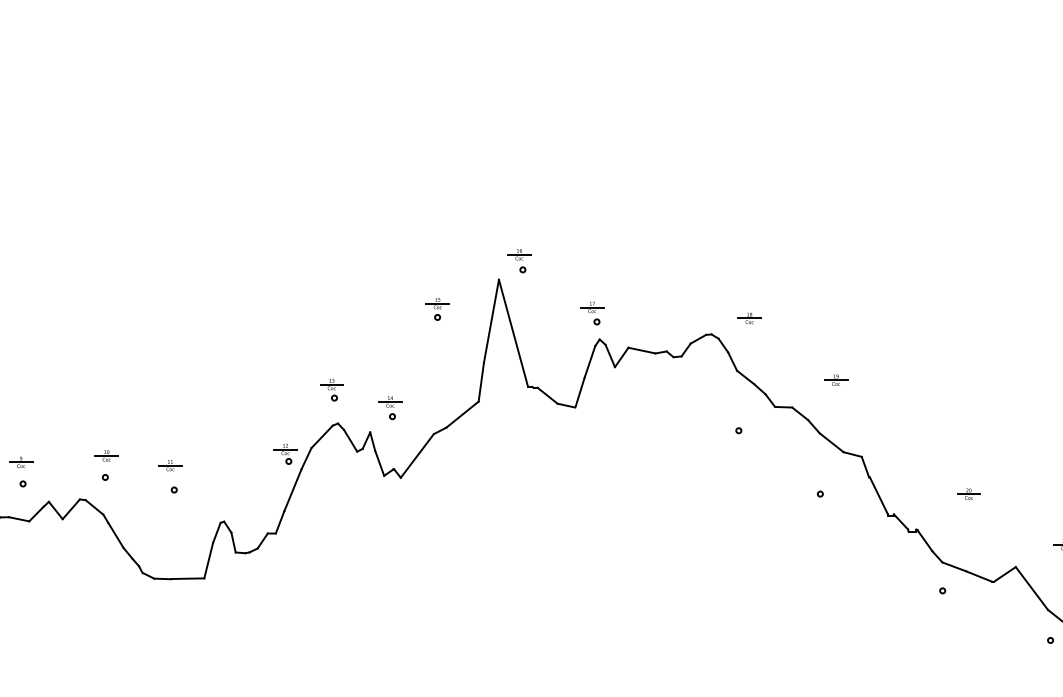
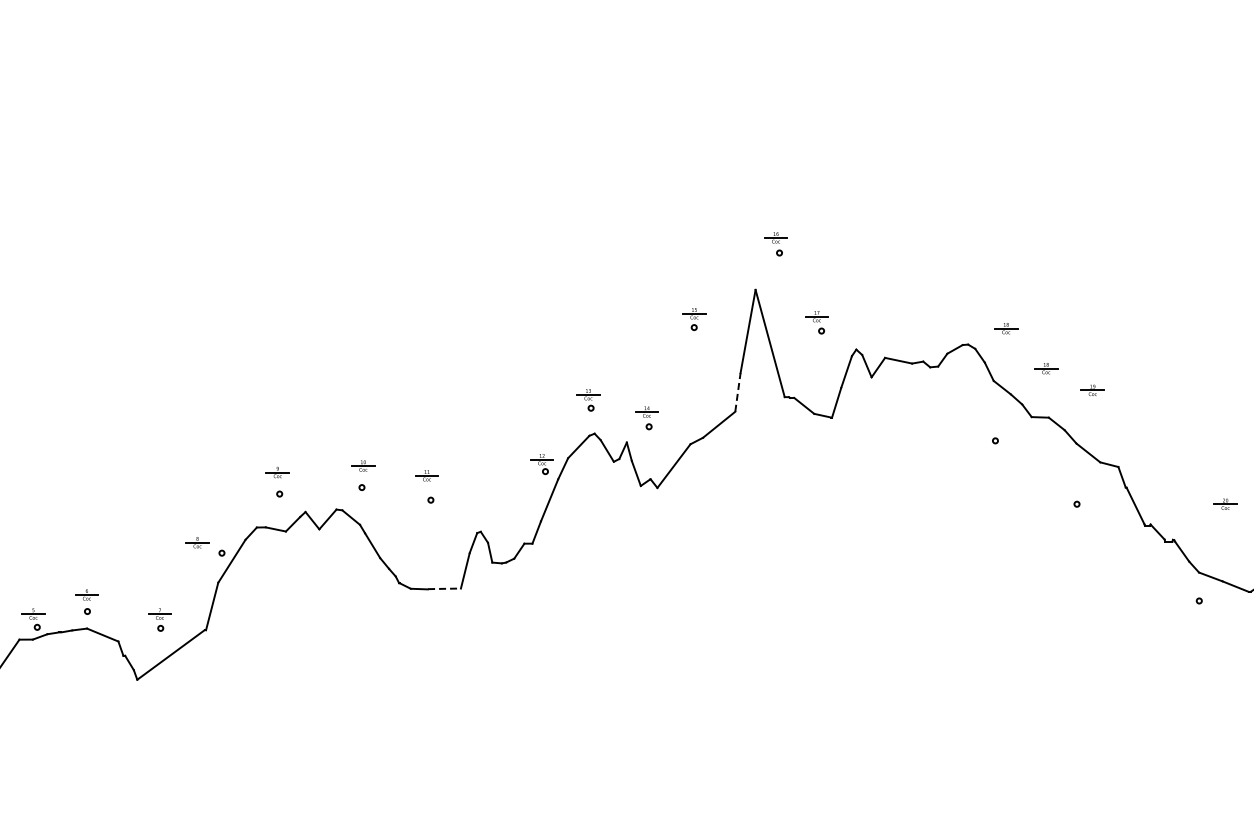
part: (518, 261) -> (775, 244), moved
part: (591, 313) -> (816, 322), moved
part: (789, 358) -> (1046, 368), added
line: (480, 382) -> (737, 392), solid -> dashed
line: (188, 578) -> (445, 588), solid -> dashed

